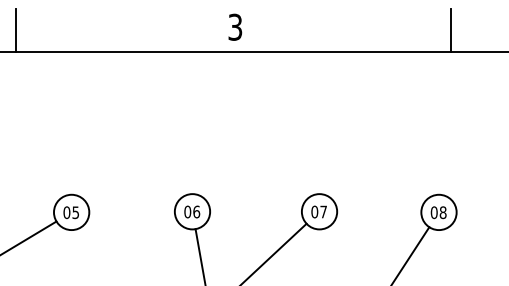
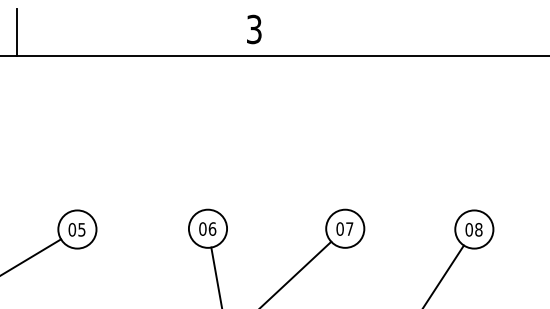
line: (451, 30) -> (487, 32), removed

